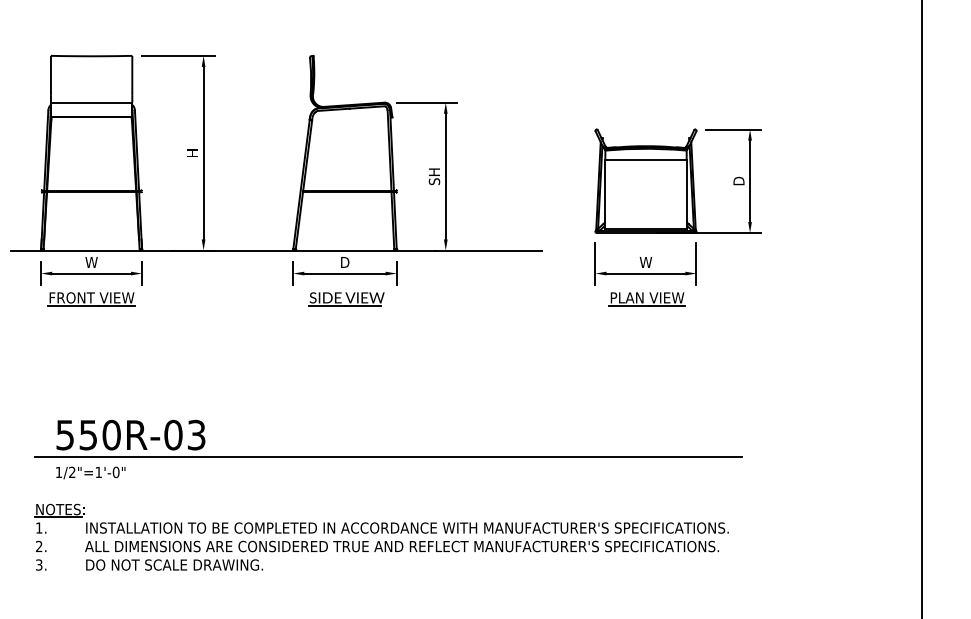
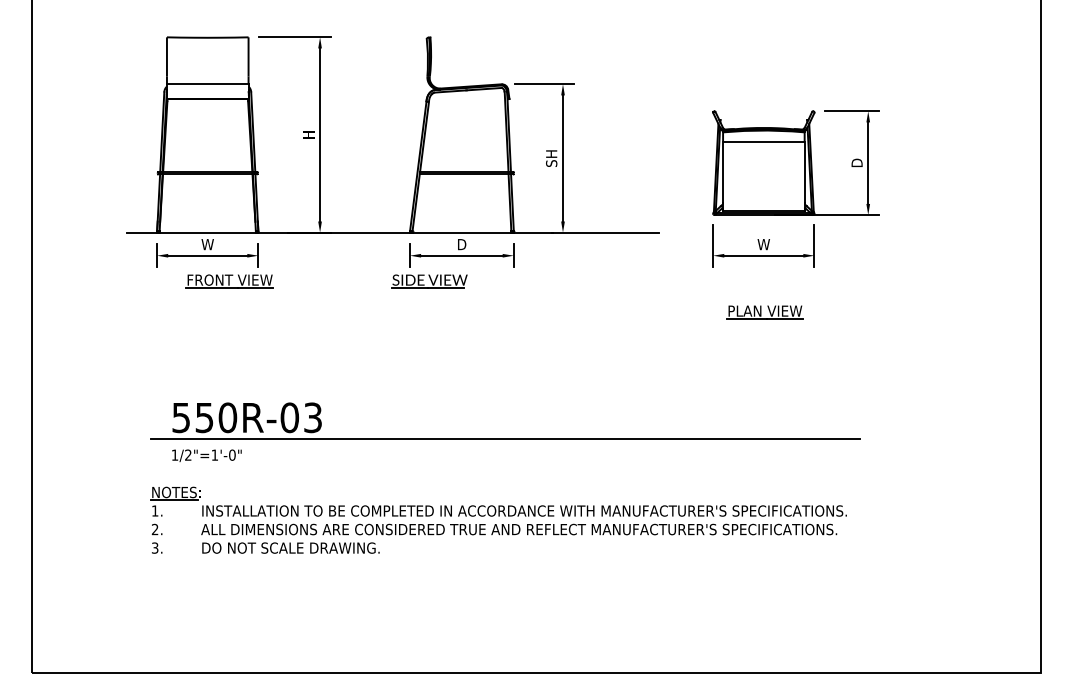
part: (91, 299) -> (229, 281), moved
part: (346, 299) -> (429, 281), moved
part: (646, 299) -> (764, 312), moved

